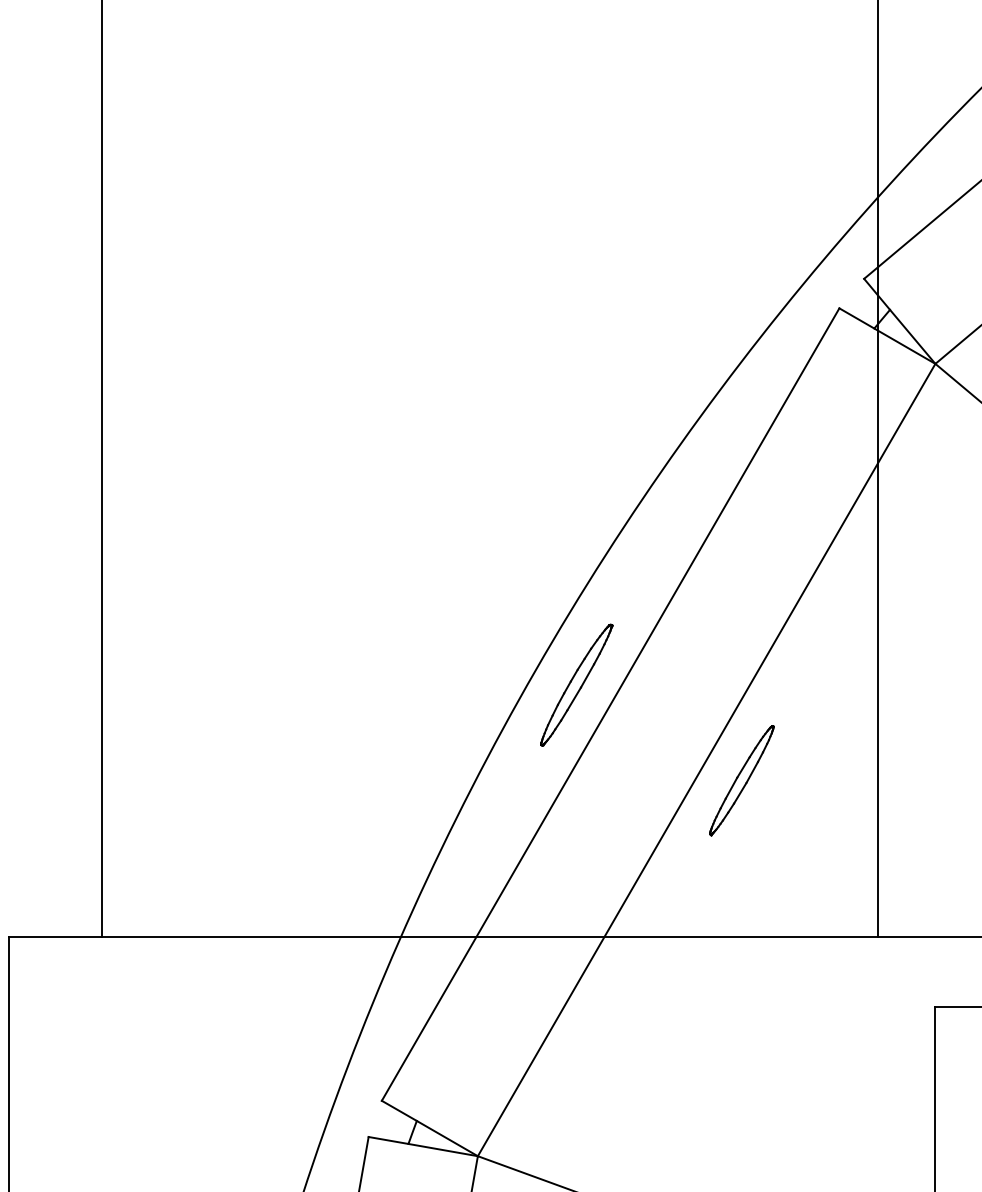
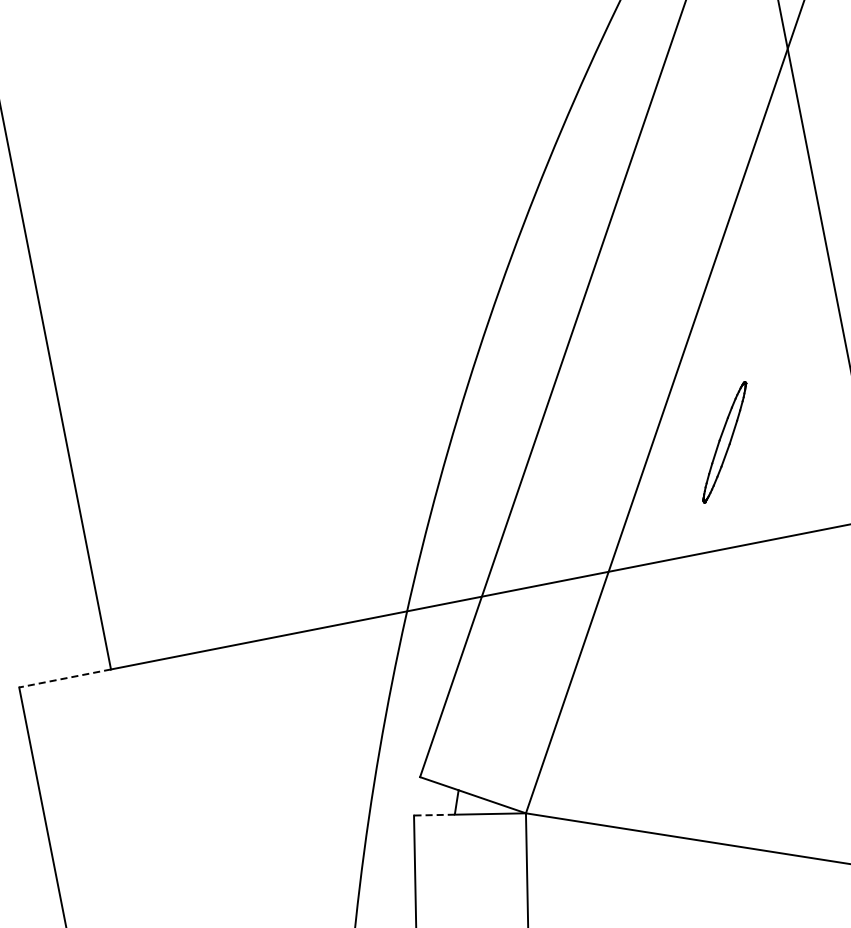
part: (576, 684) -> (531, 326), removed
part: (741, 780) -> (724, 442), moved
line: (55, 937) -> (65, 678), solid -> dashed
line: (388, 1140) -> (434, 815), solid -> dashed

